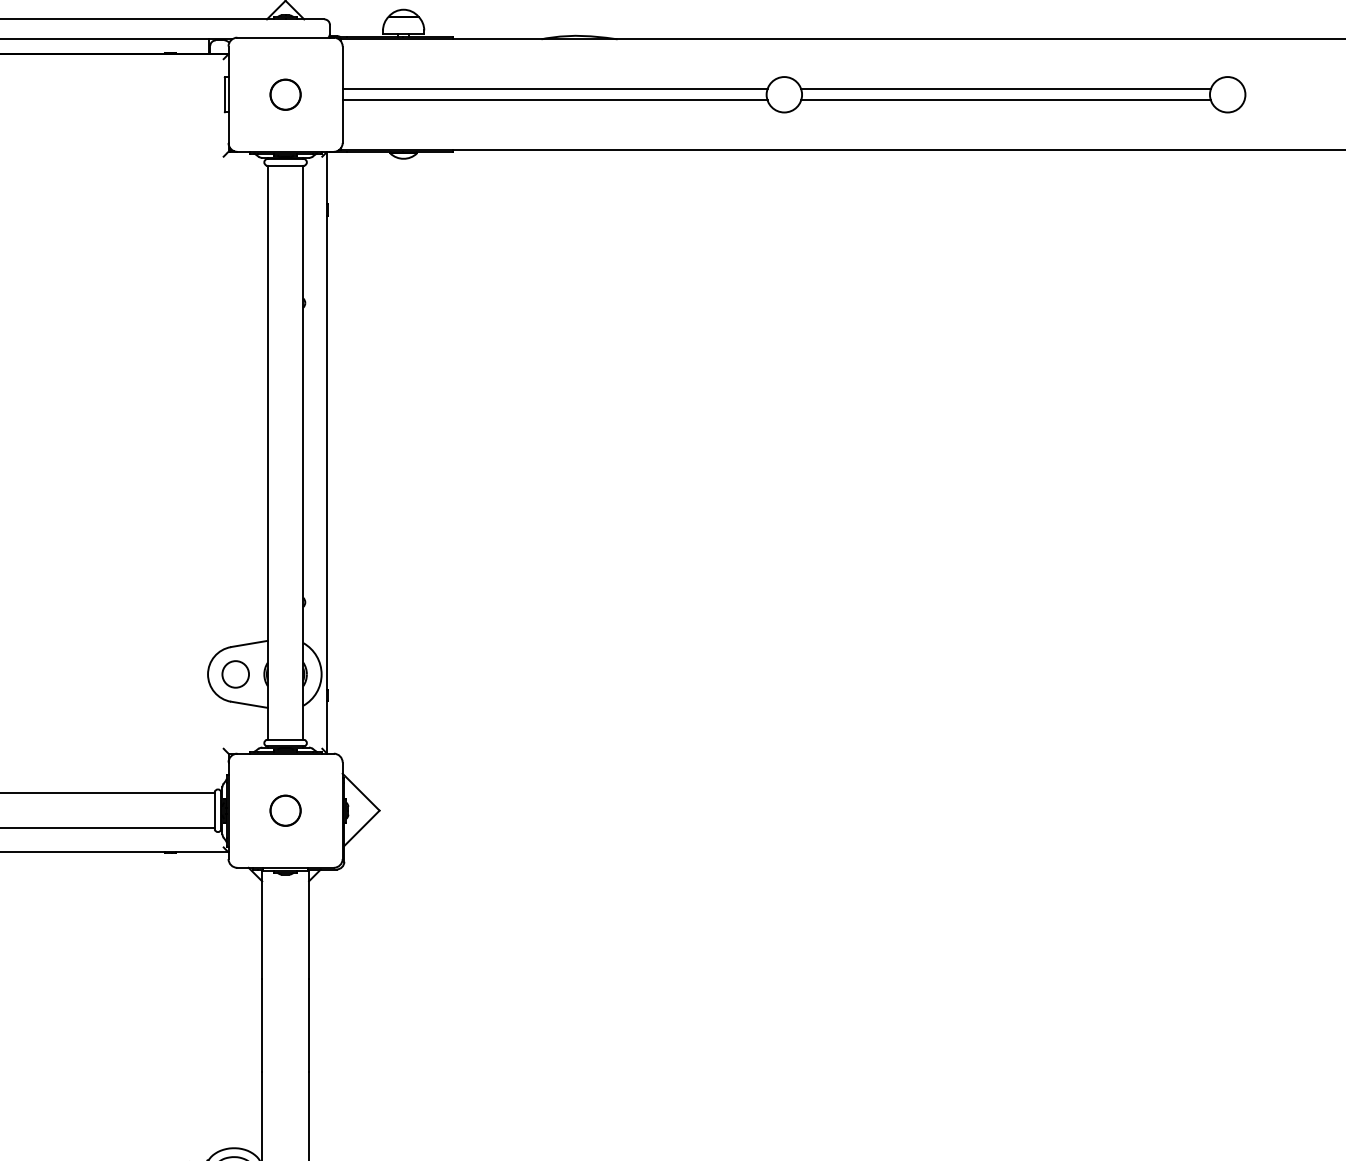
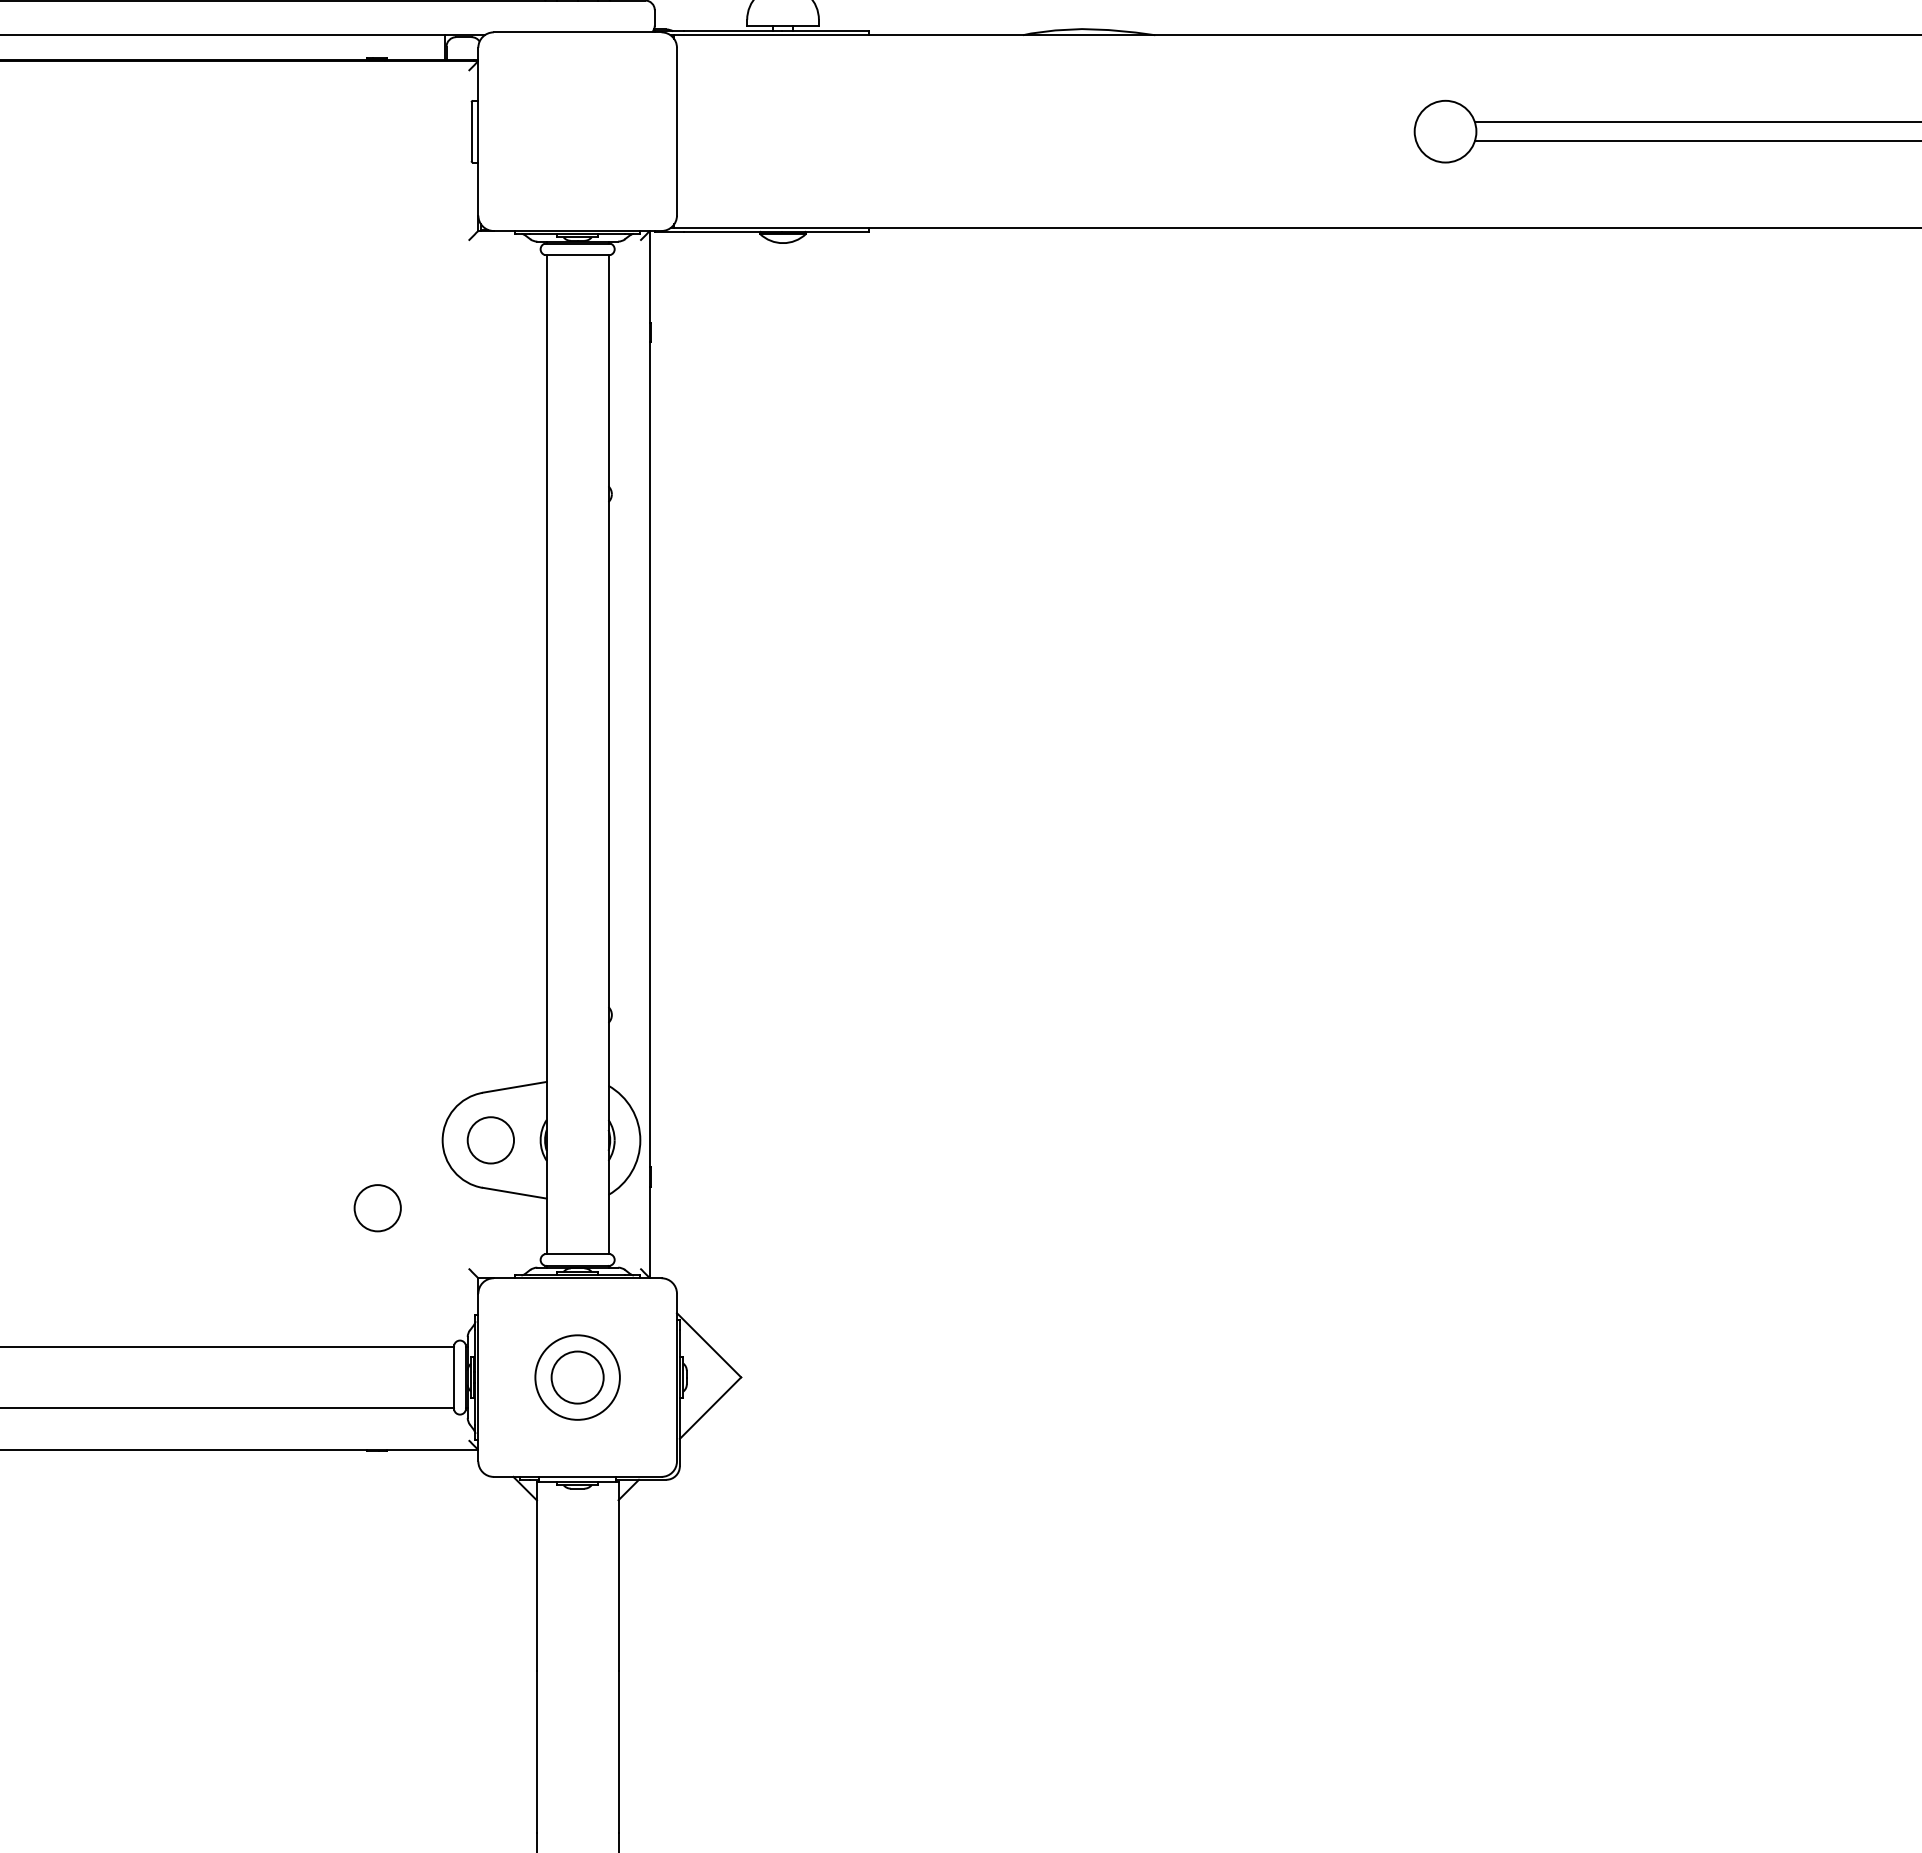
line: (554, 89) -> (1045, 122), removed
circle: (285, 94) -> (577, 131), removed
line: (554, 100) -> (1045, 141), removed
circle: (170, 713) -> (377, 1208), added
circle: (285, 810) -> (577, 1377), size x1.6

